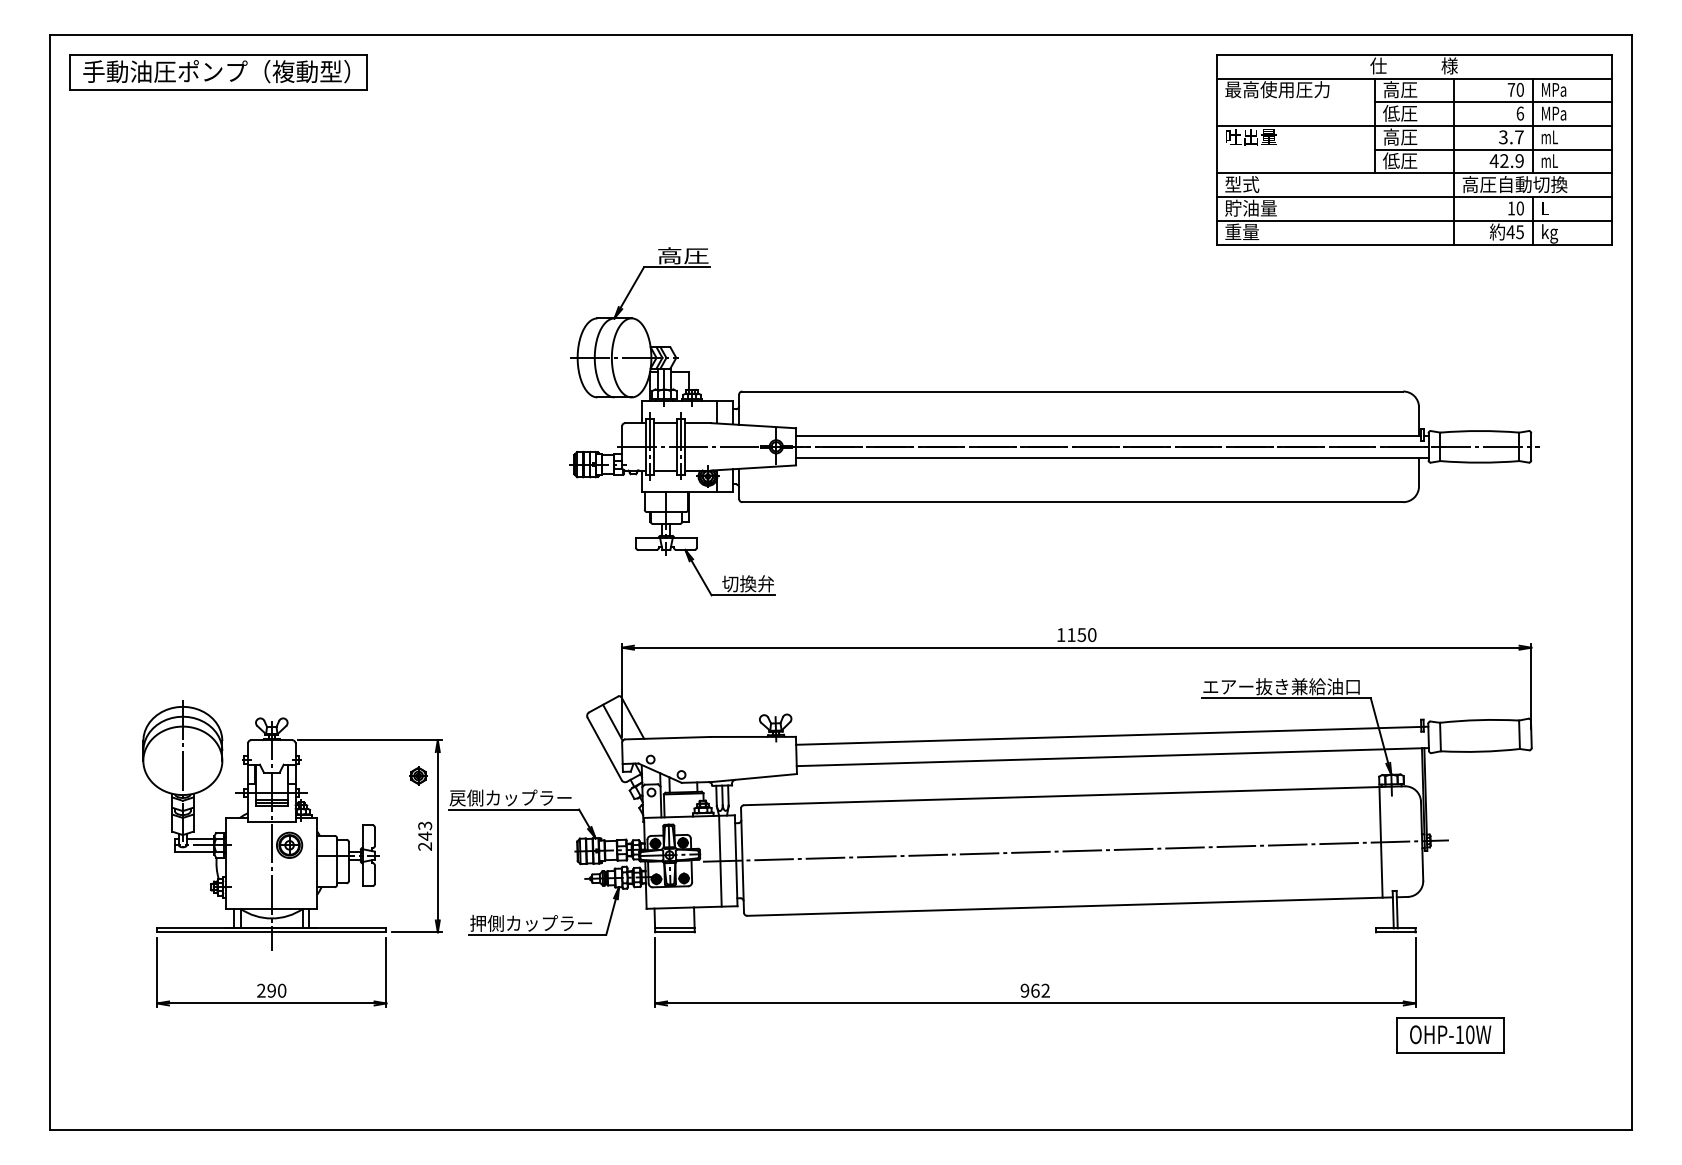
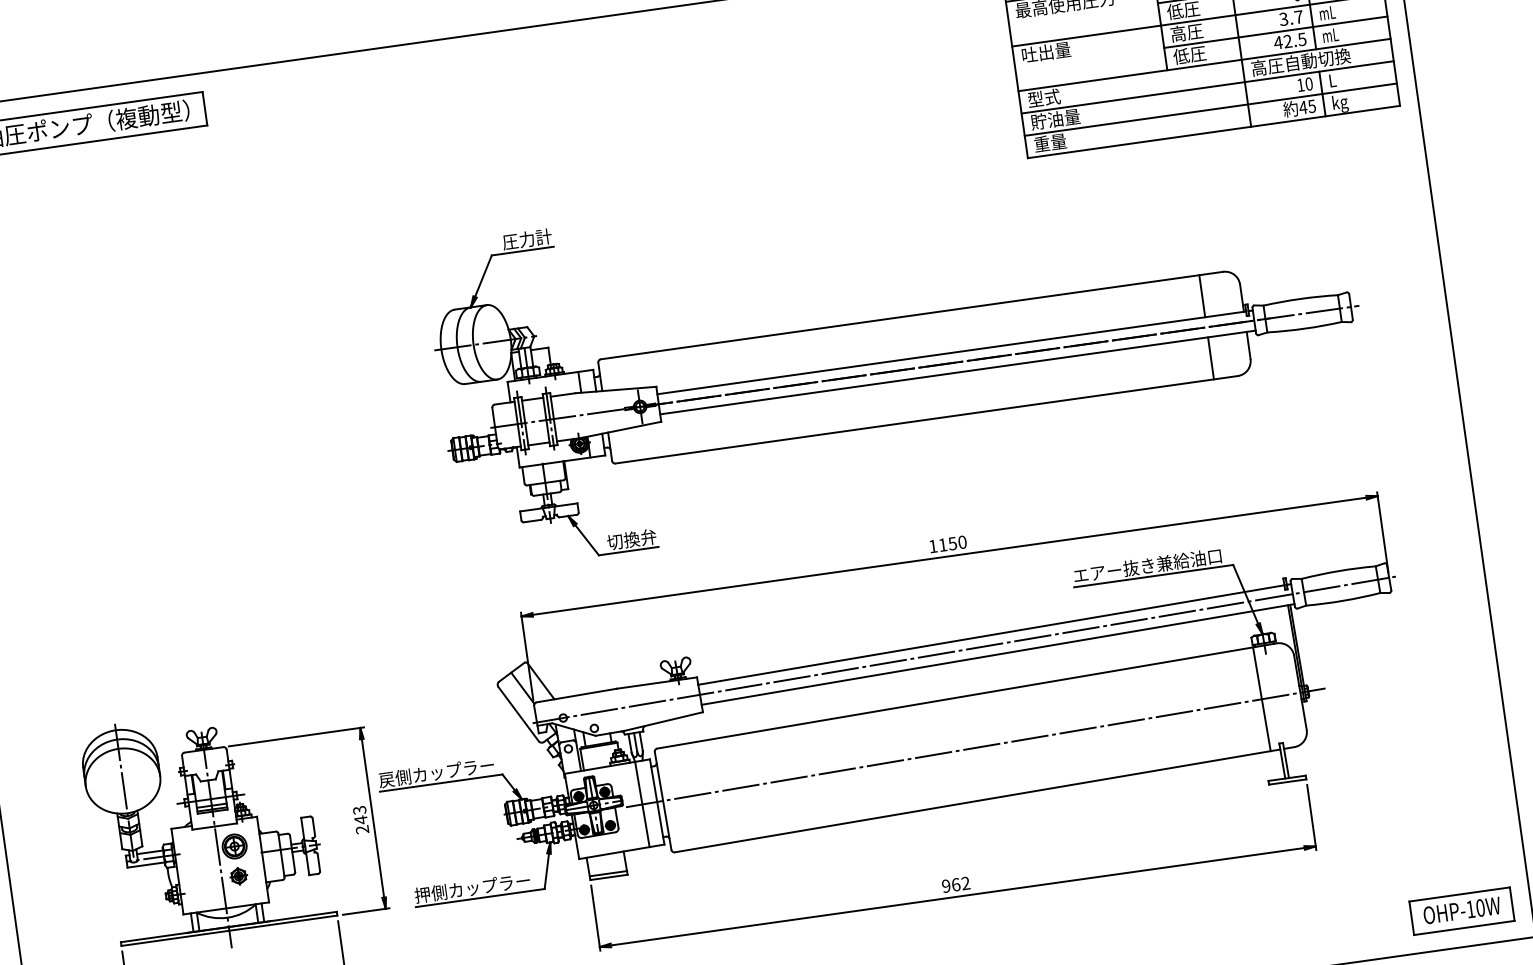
text: (1519, 160) -> (1302, 38), 42.9 -> 42.5
text: (683, 255) -> (527, 239), 高圧 -> 圧力計
line: (1377, 413) -> (1201, 295), added
line: (1377, 479) -> (1210, 358), added
line: (1078, 747) -> (964, 650), added
part: (418, 775) -> (238, 875), moved
part: (1450, 1035) -> (1462, 911), moved

